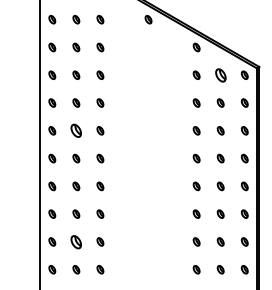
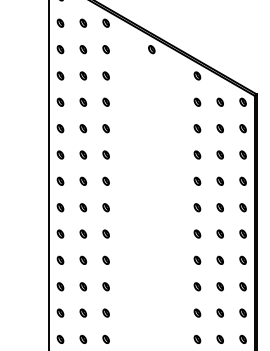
part: (219, 74) -> (219, 101), size x0.62
part: (76, 130) -> (83, 154), size x0.62
part: (76, 240) -> (83, 259), size x0.62

